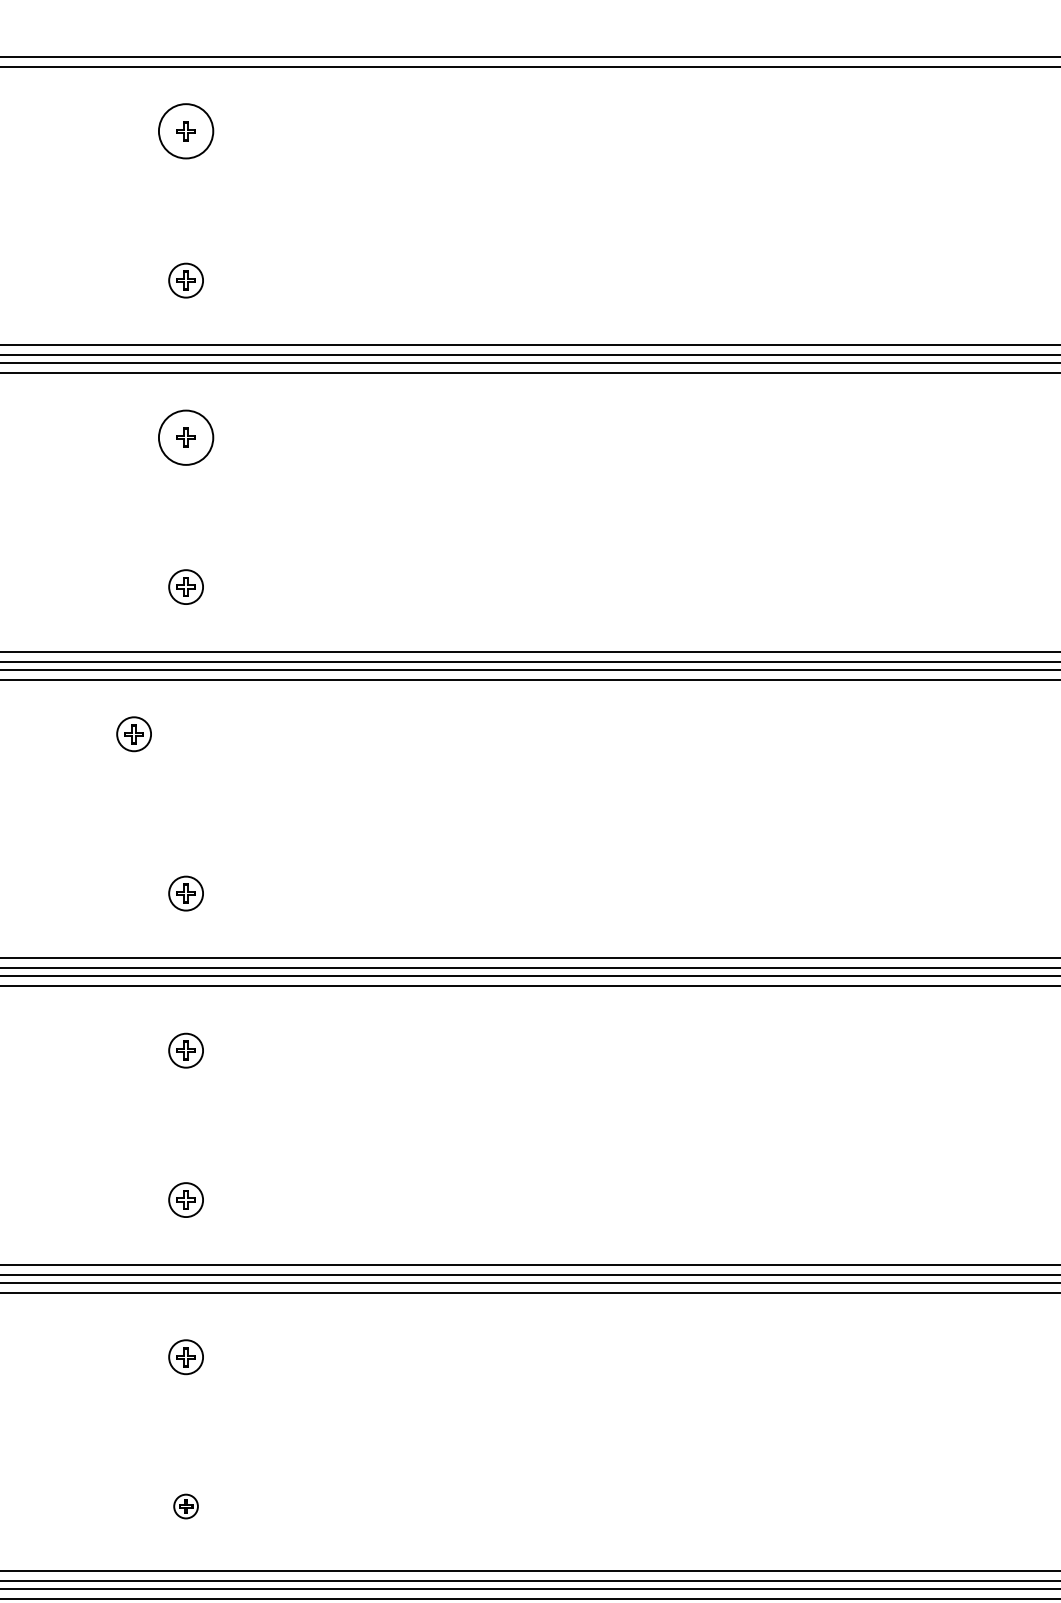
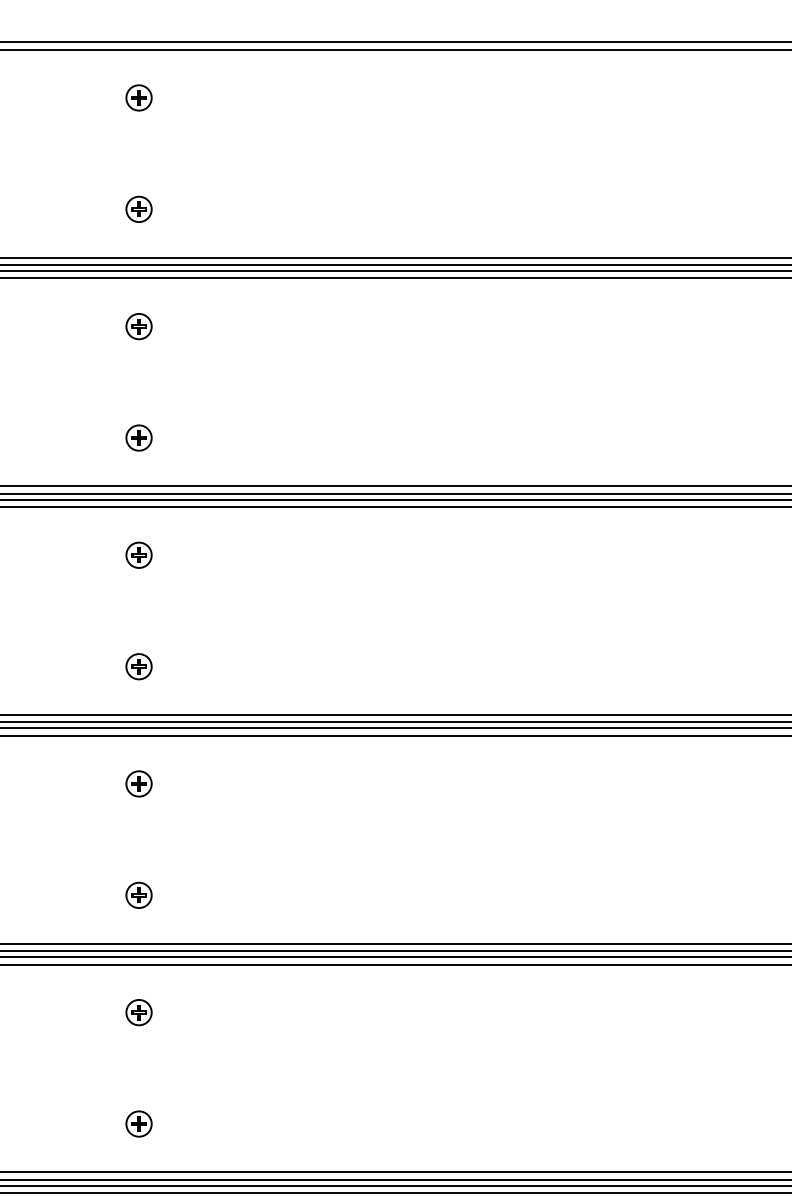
circle: (186, 131) -> (139, 98), size x0.62
circle: (186, 437) -> (139, 326), size x0.62
part: (133, 734) -> (138, 555), moved
part: (185, 1506) -> (138, 1124), size x1.43

